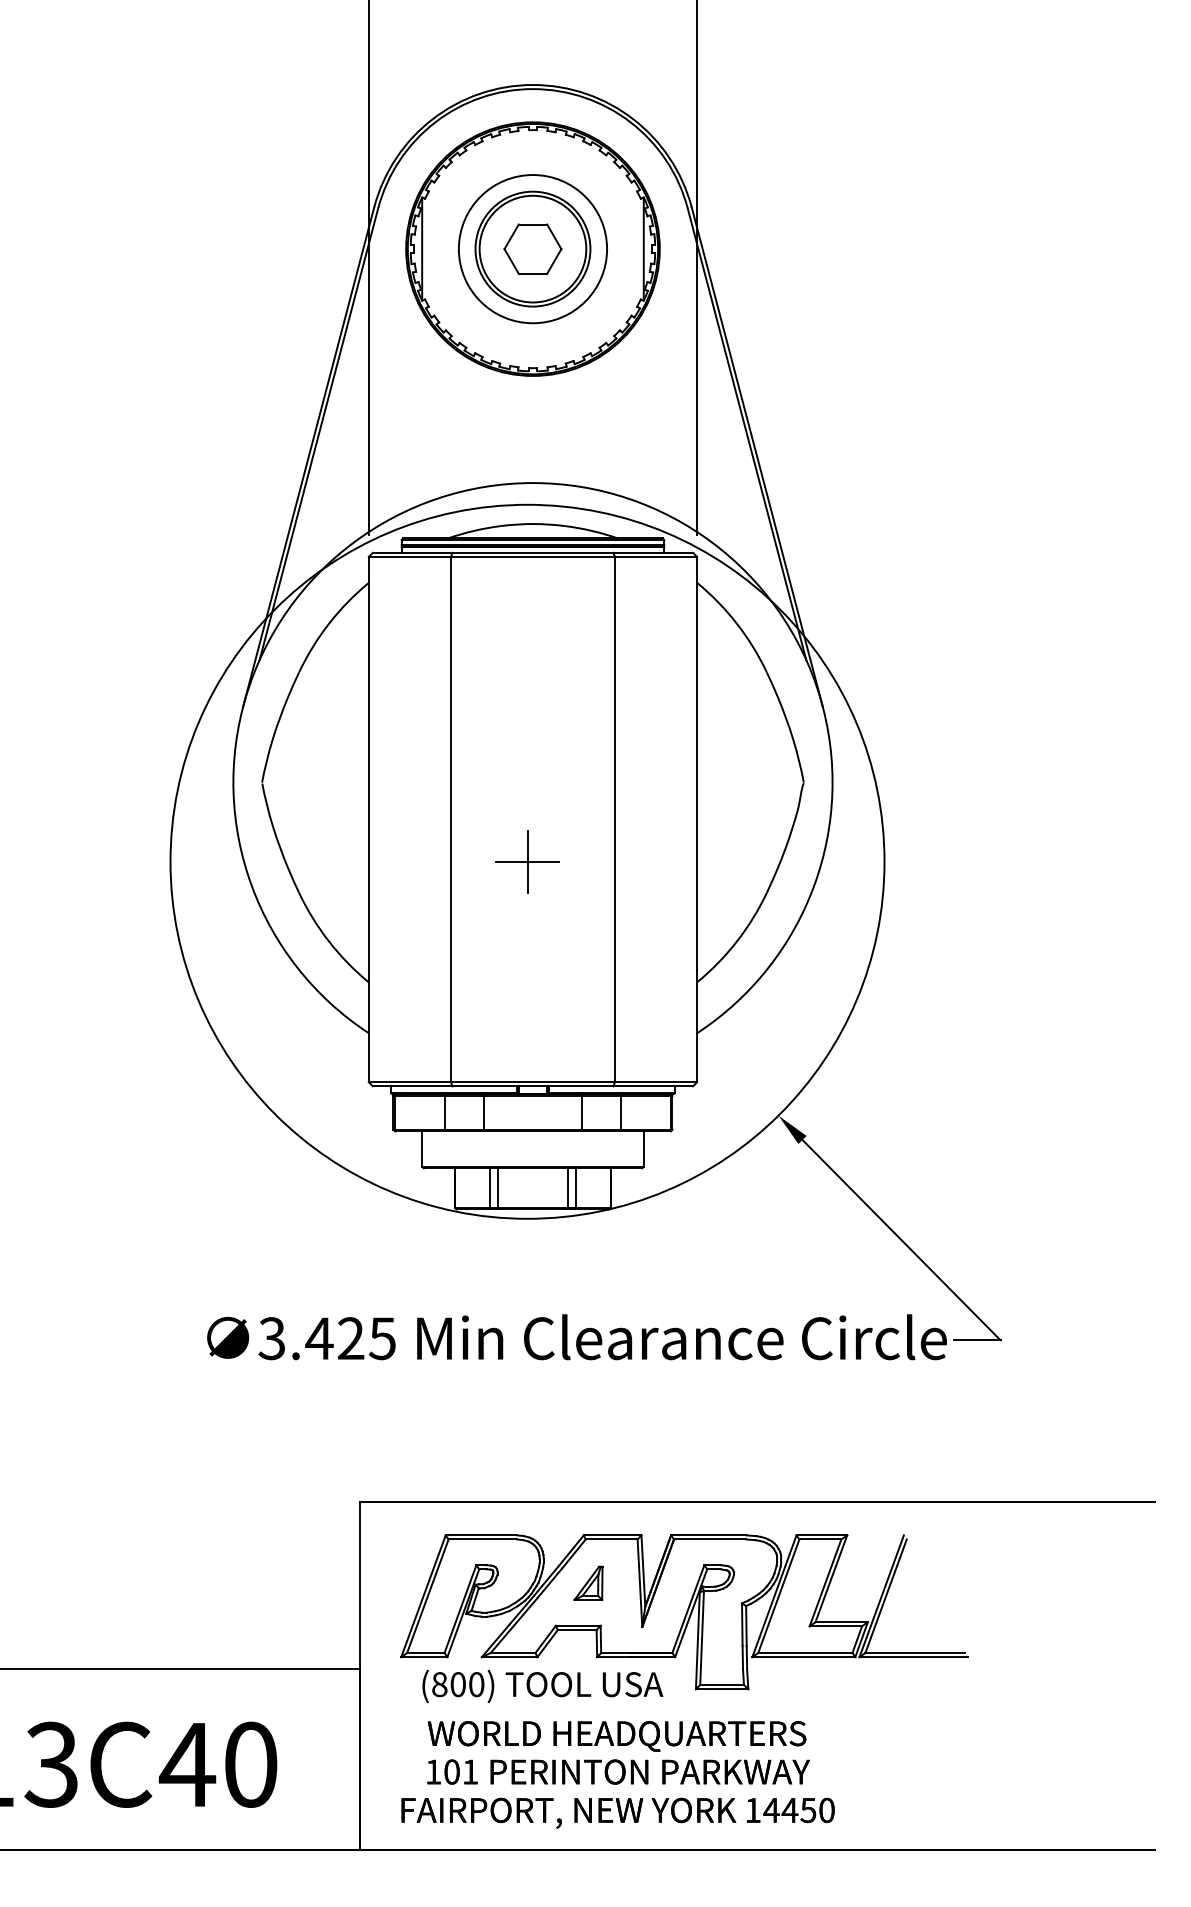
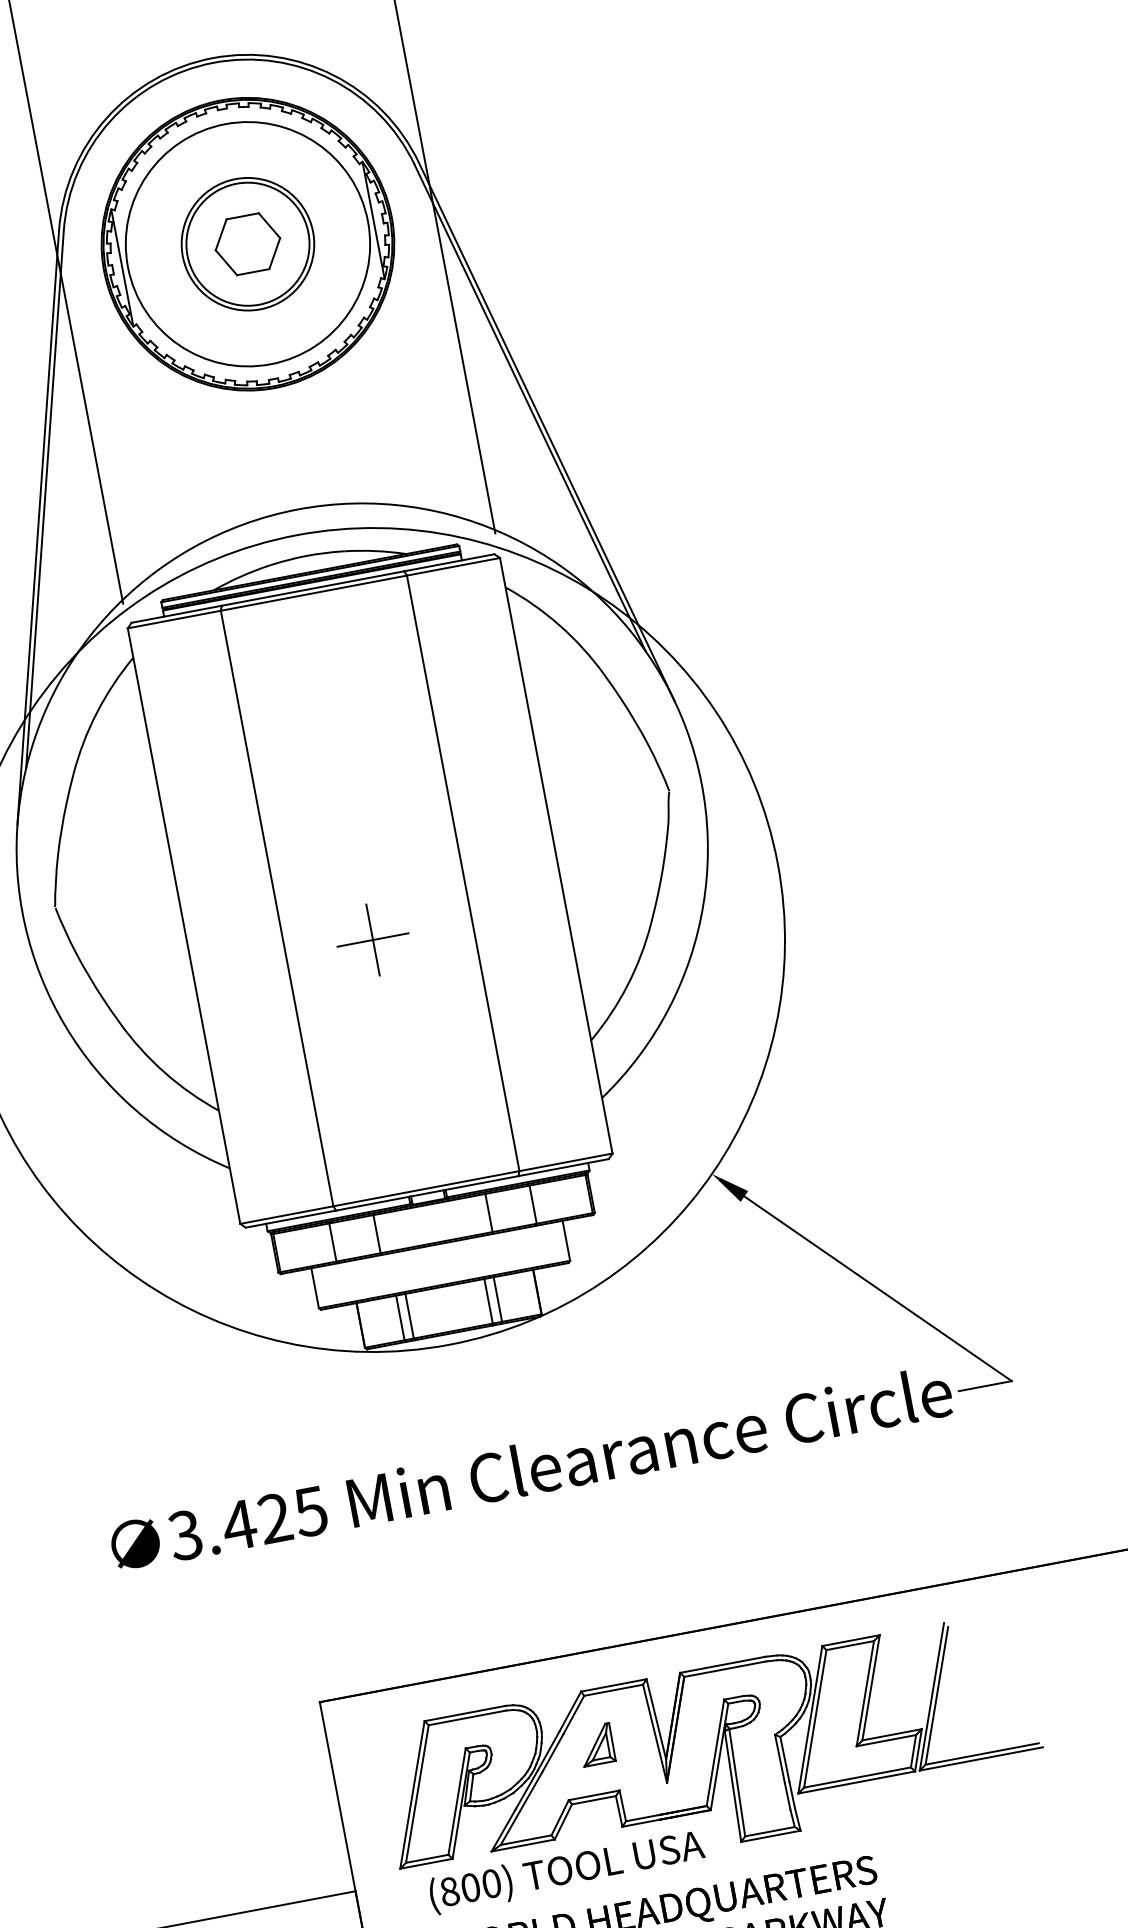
circle: (532, 249) -> (247, 244), size x1.43

